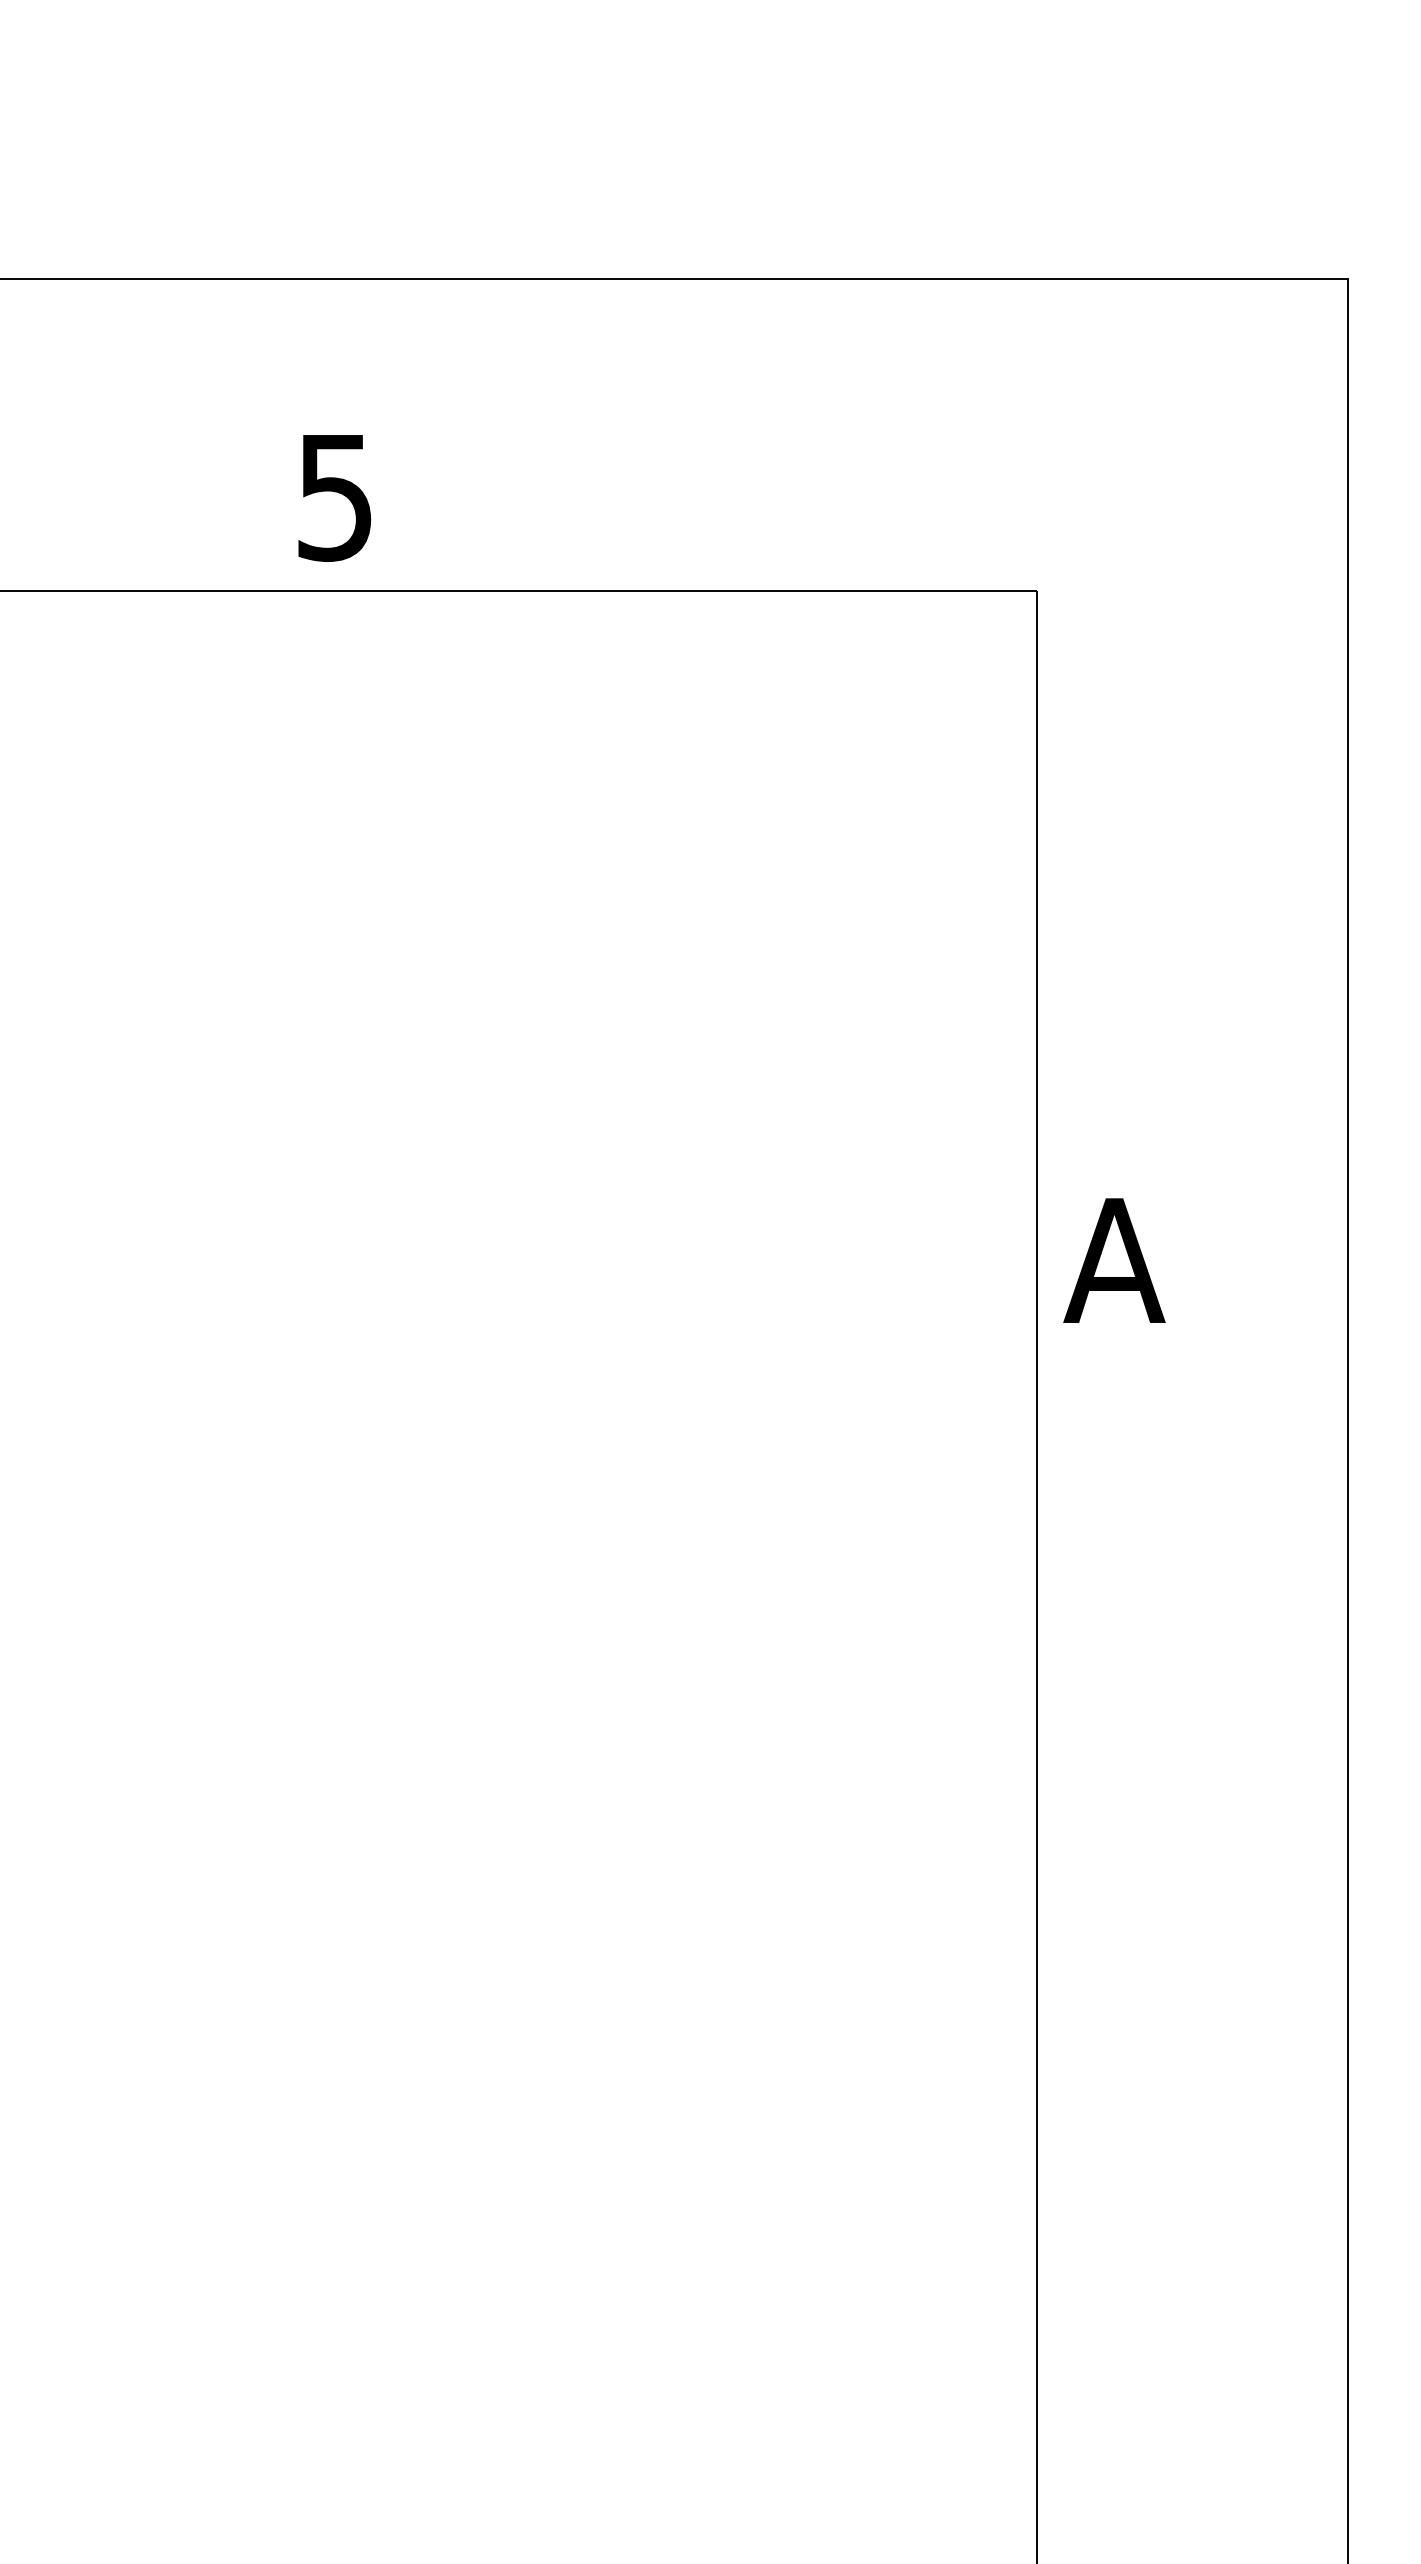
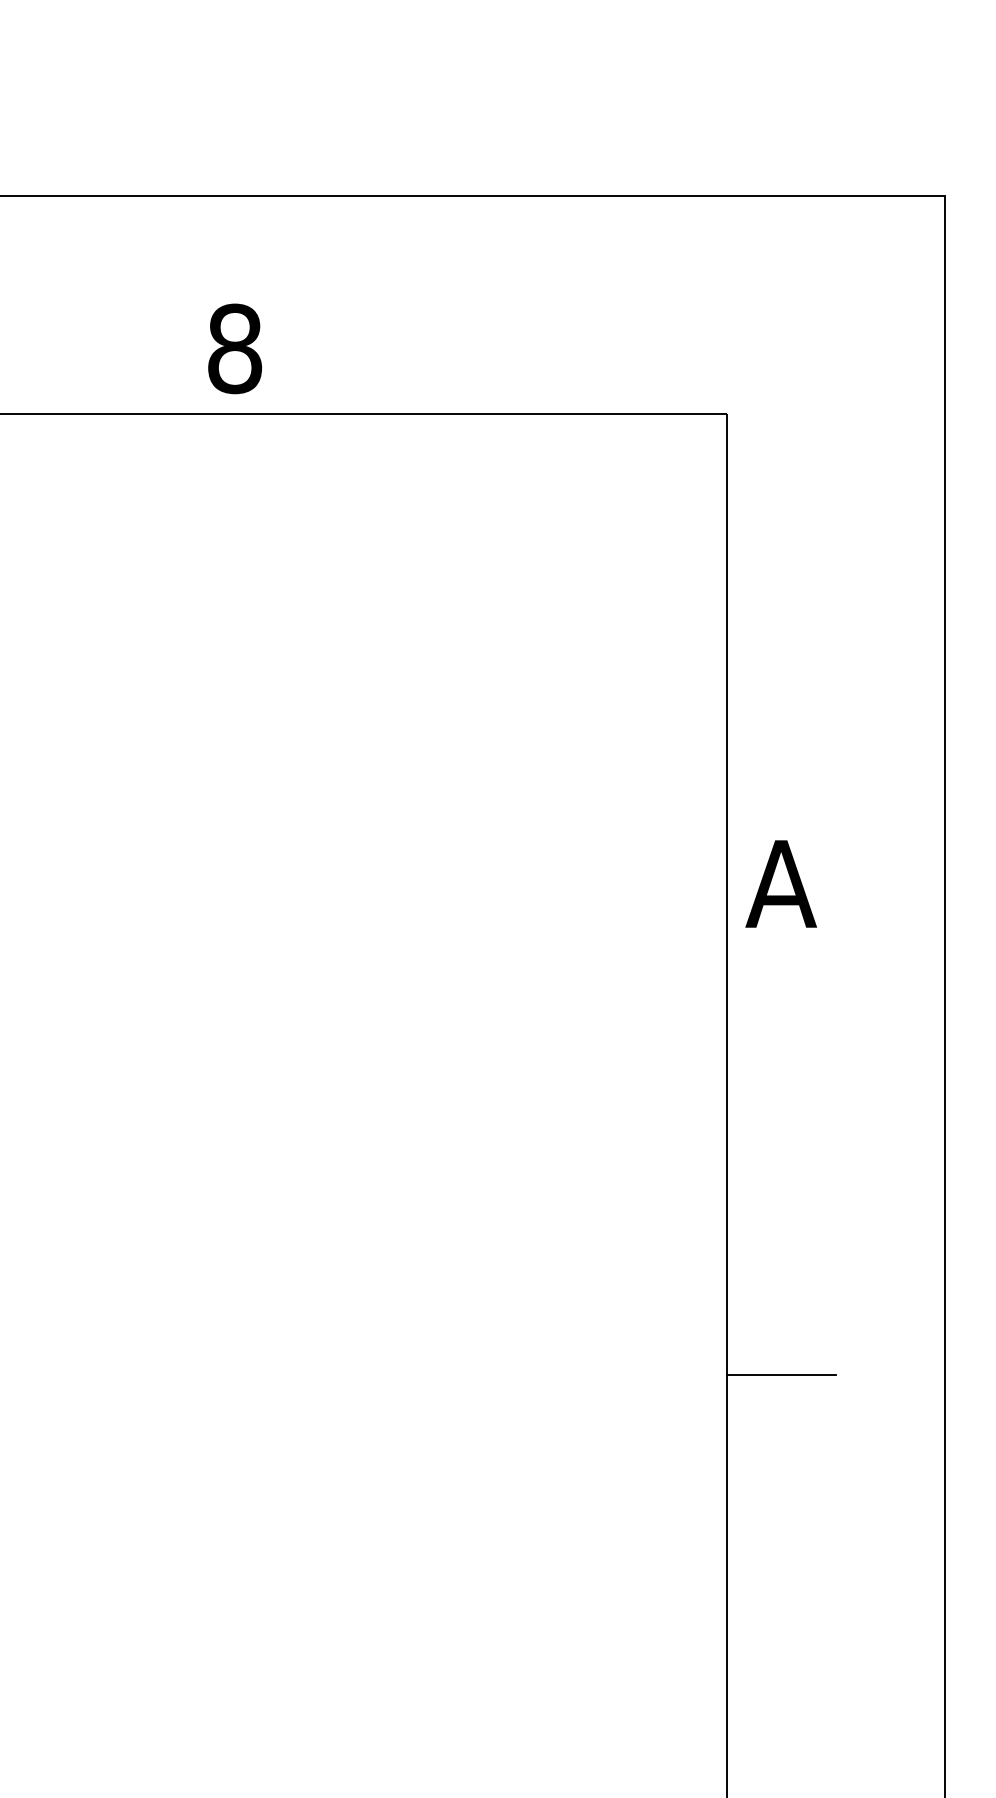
text: (335, 496) -> (235, 348), 5 -> 8
line: (1114, 1961) -> (781, 1375), added

